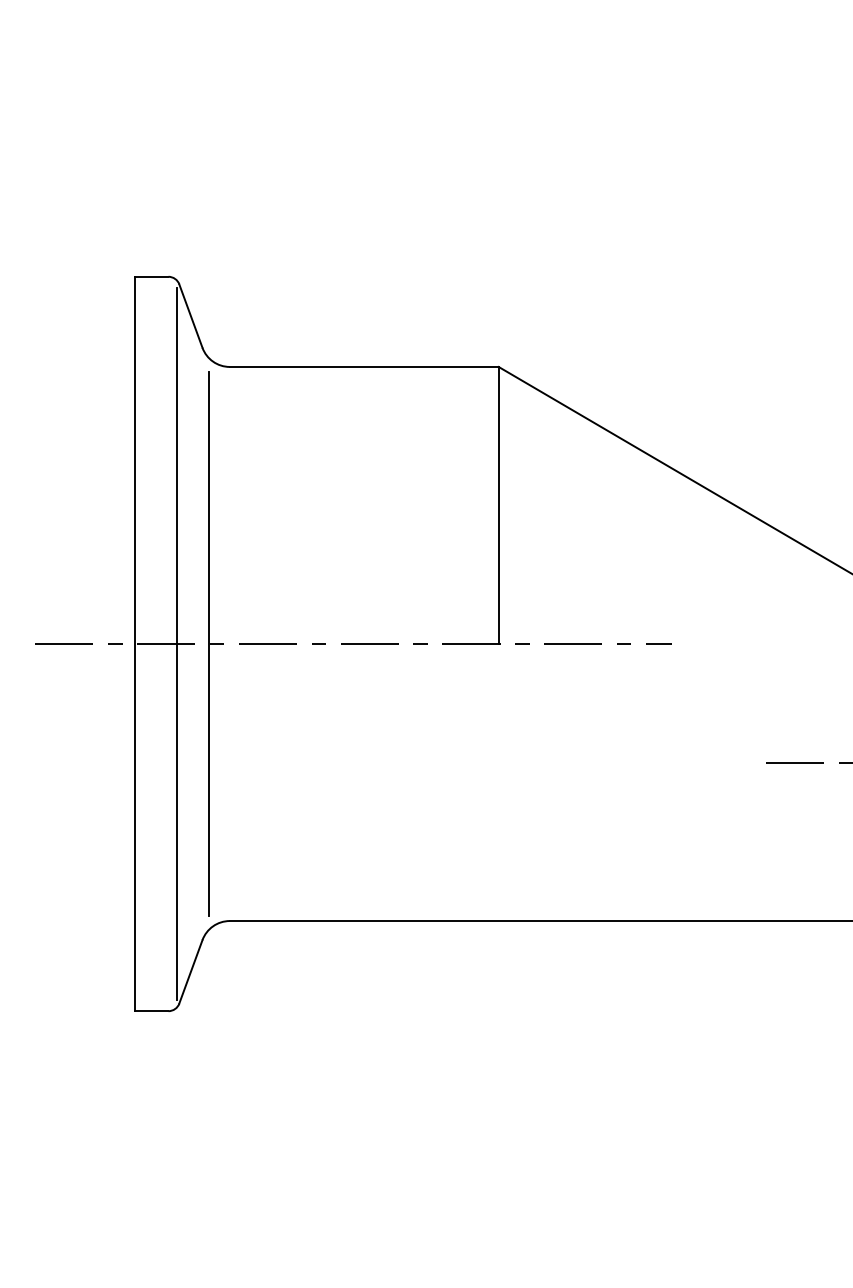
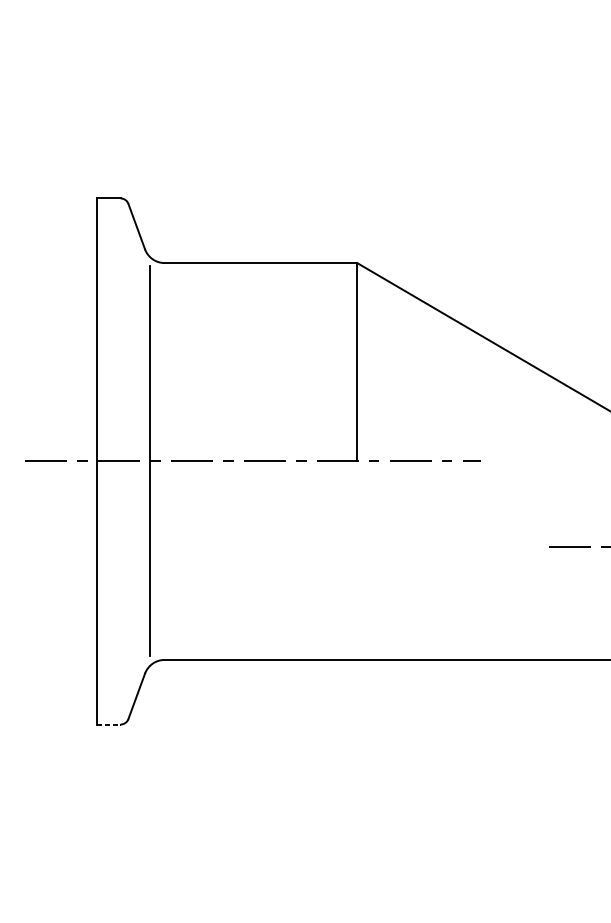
line: (176, 643) -> (126, 461), removed
line: (151, 1011) -> (108, 724), solid -> dashed

